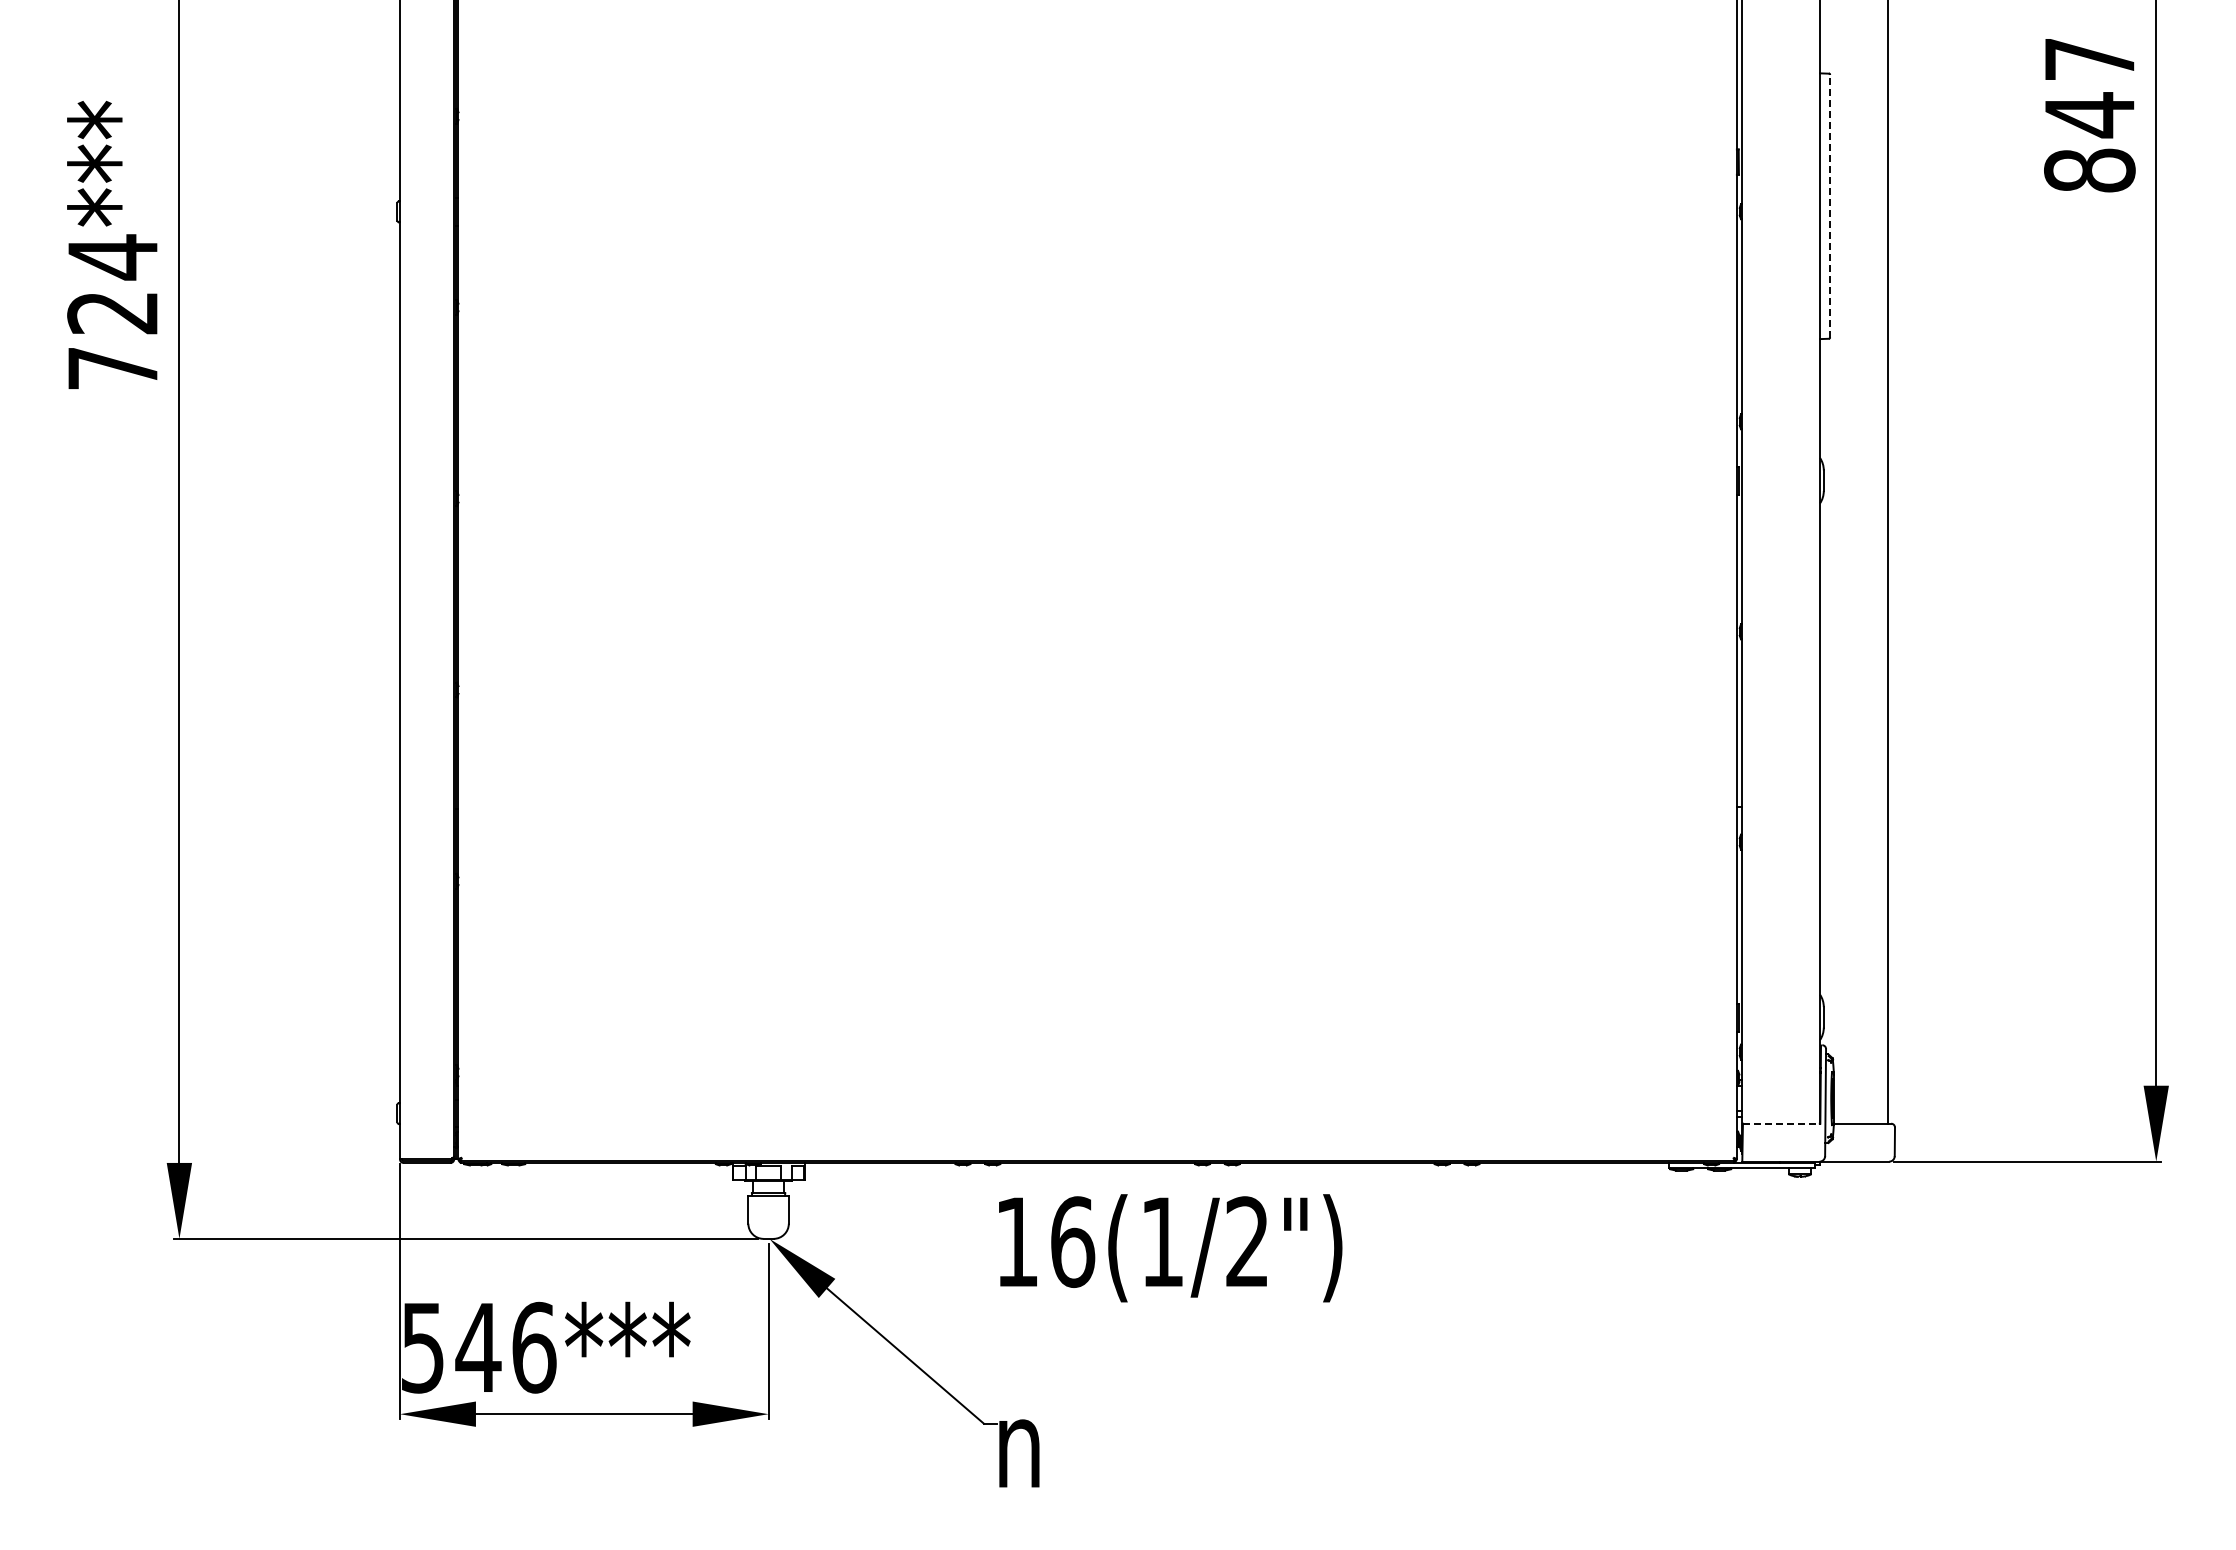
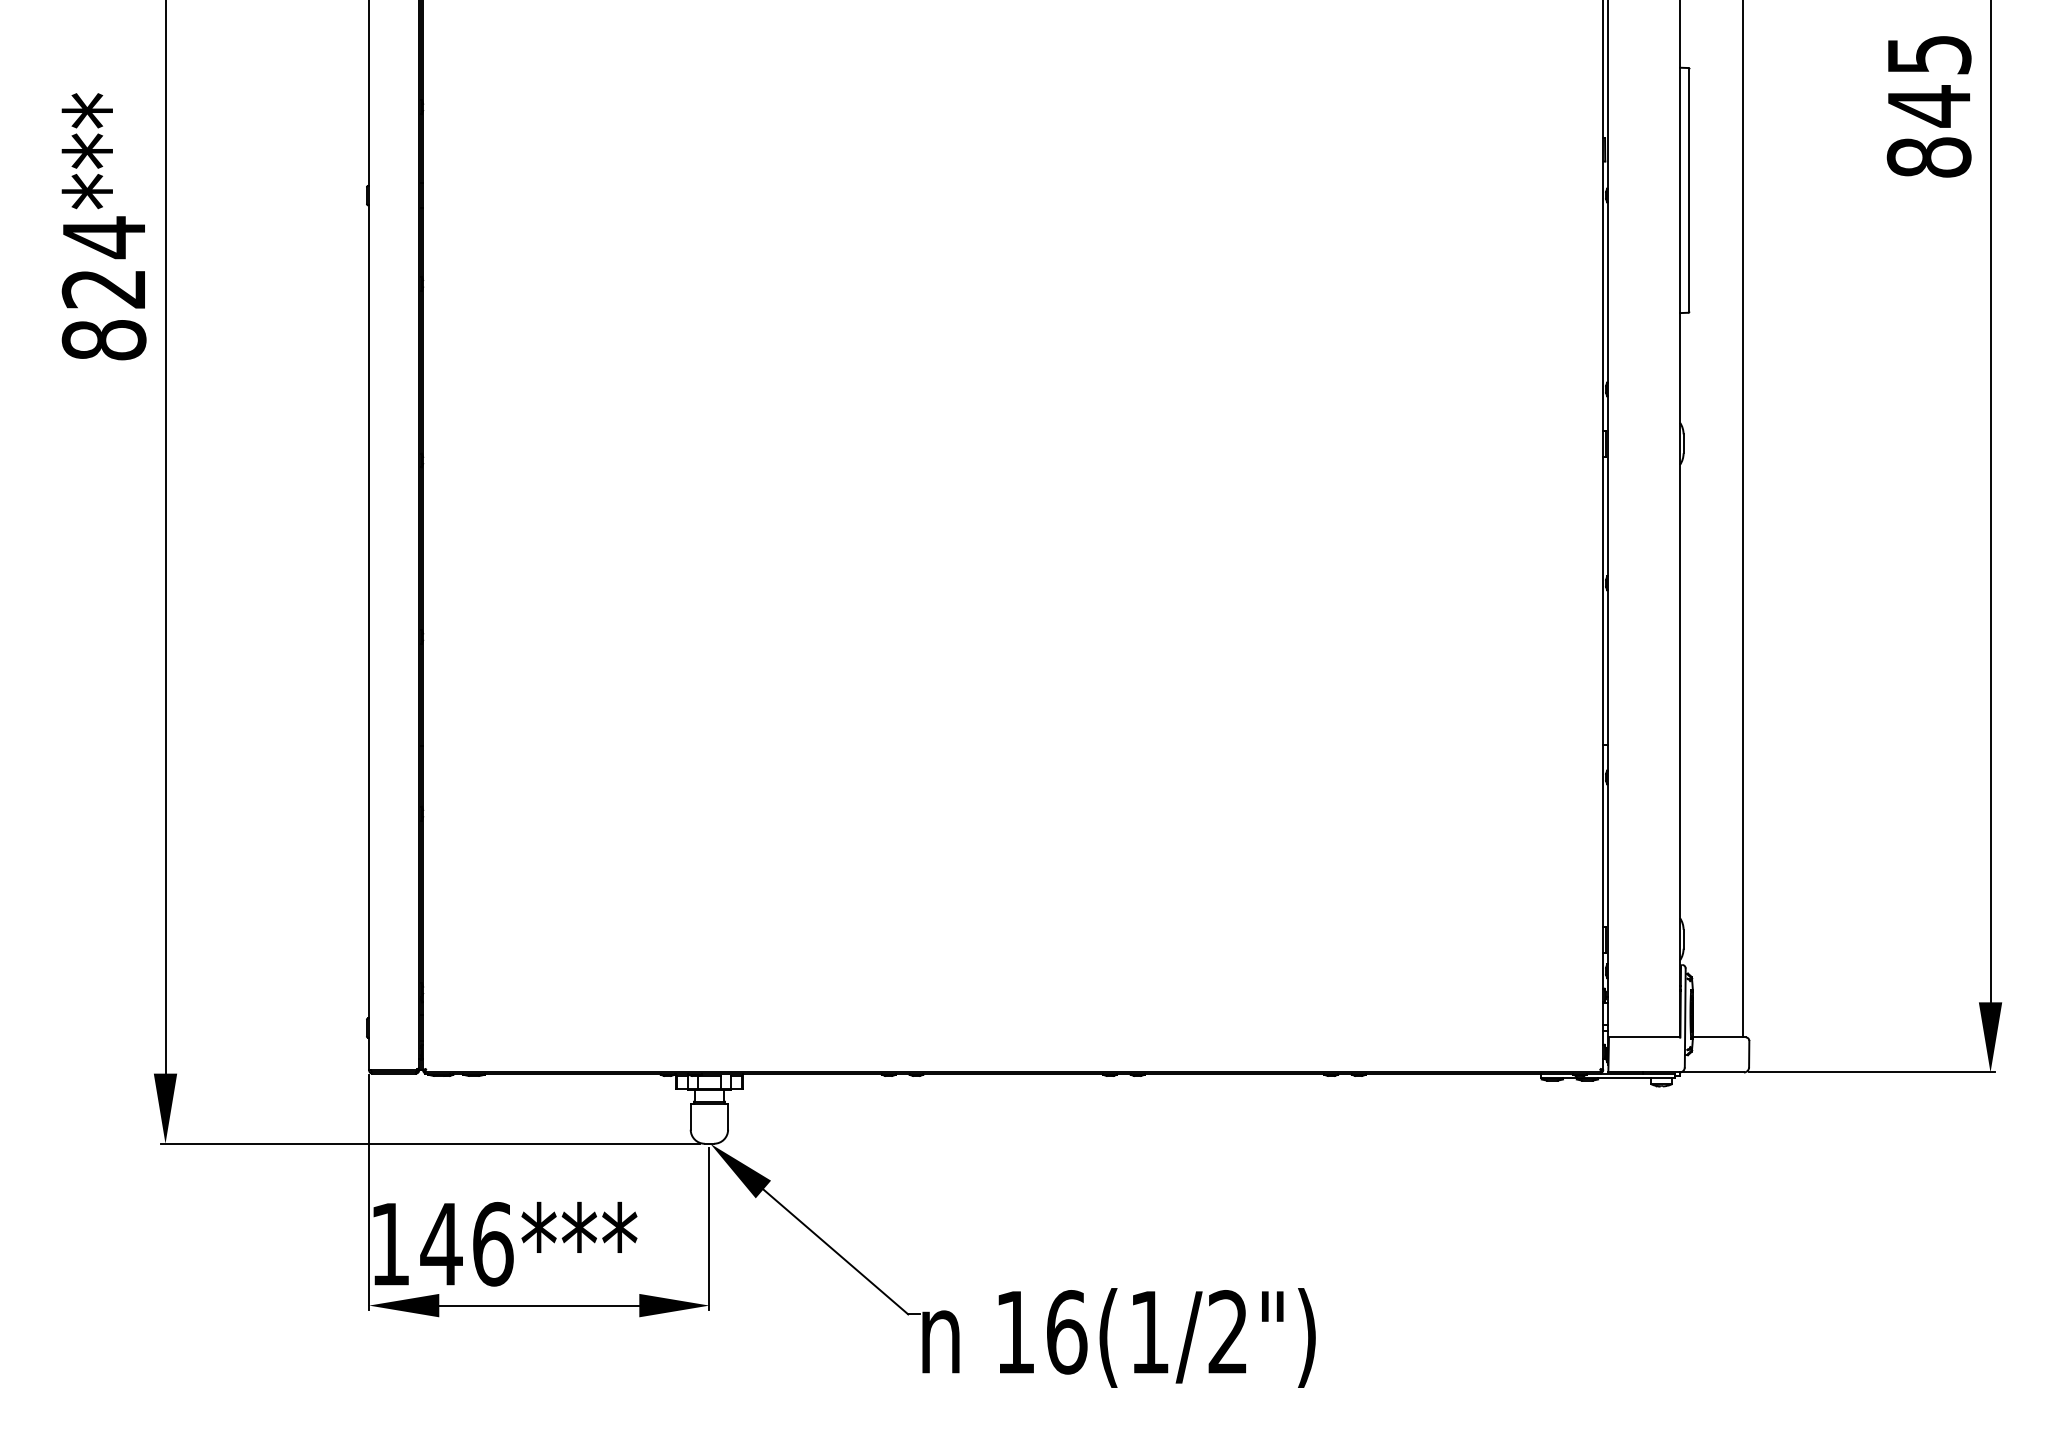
text: (2090, 59) -> (1929, 54), 847 -> 845
line: (1830, 205) -> (1689, 189), dashed -> solid
text: (112, 368) -> (103, 340), 724*** -> 824***
line: (1781, 1123) -> (1644, 1037), dashed -> solid
text: (1170, 1248) -> (1157, 1338), moved
text: (422, 1348) -> (389, 1244), 546*** -> 146***

